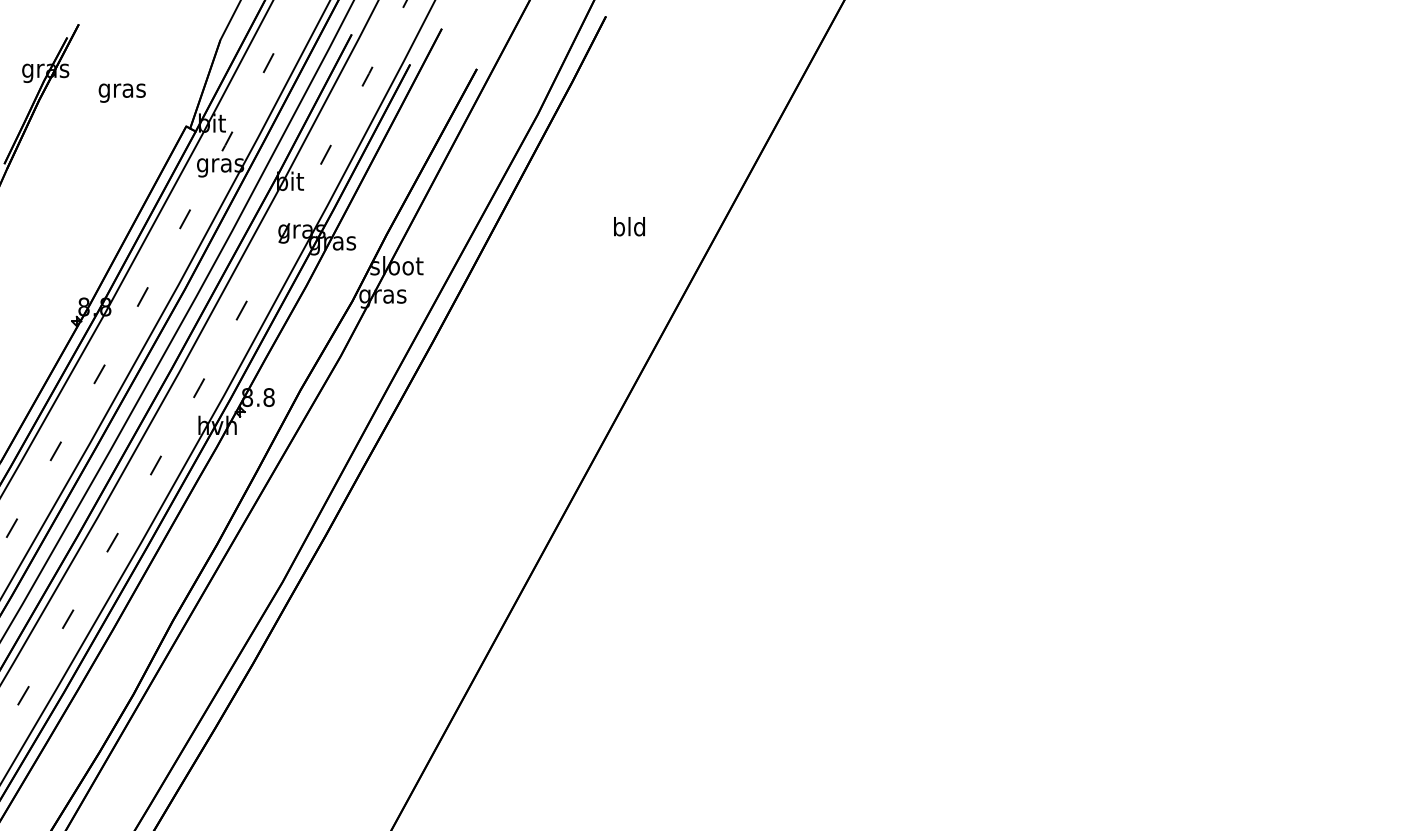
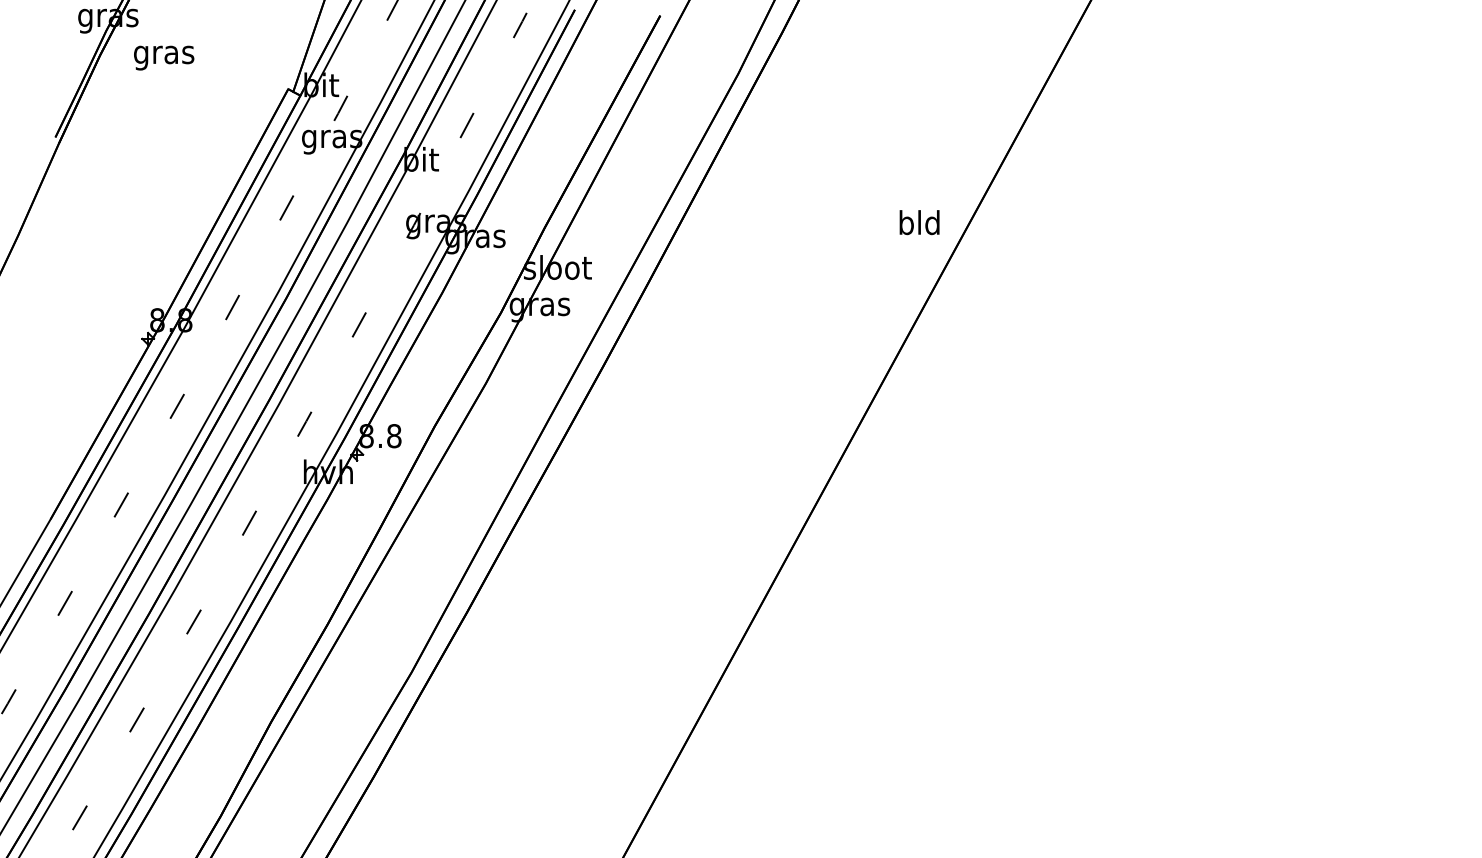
text: (121, 92) -> (163, 57), moved
text: (629, 226) -> (919, 222), moved

